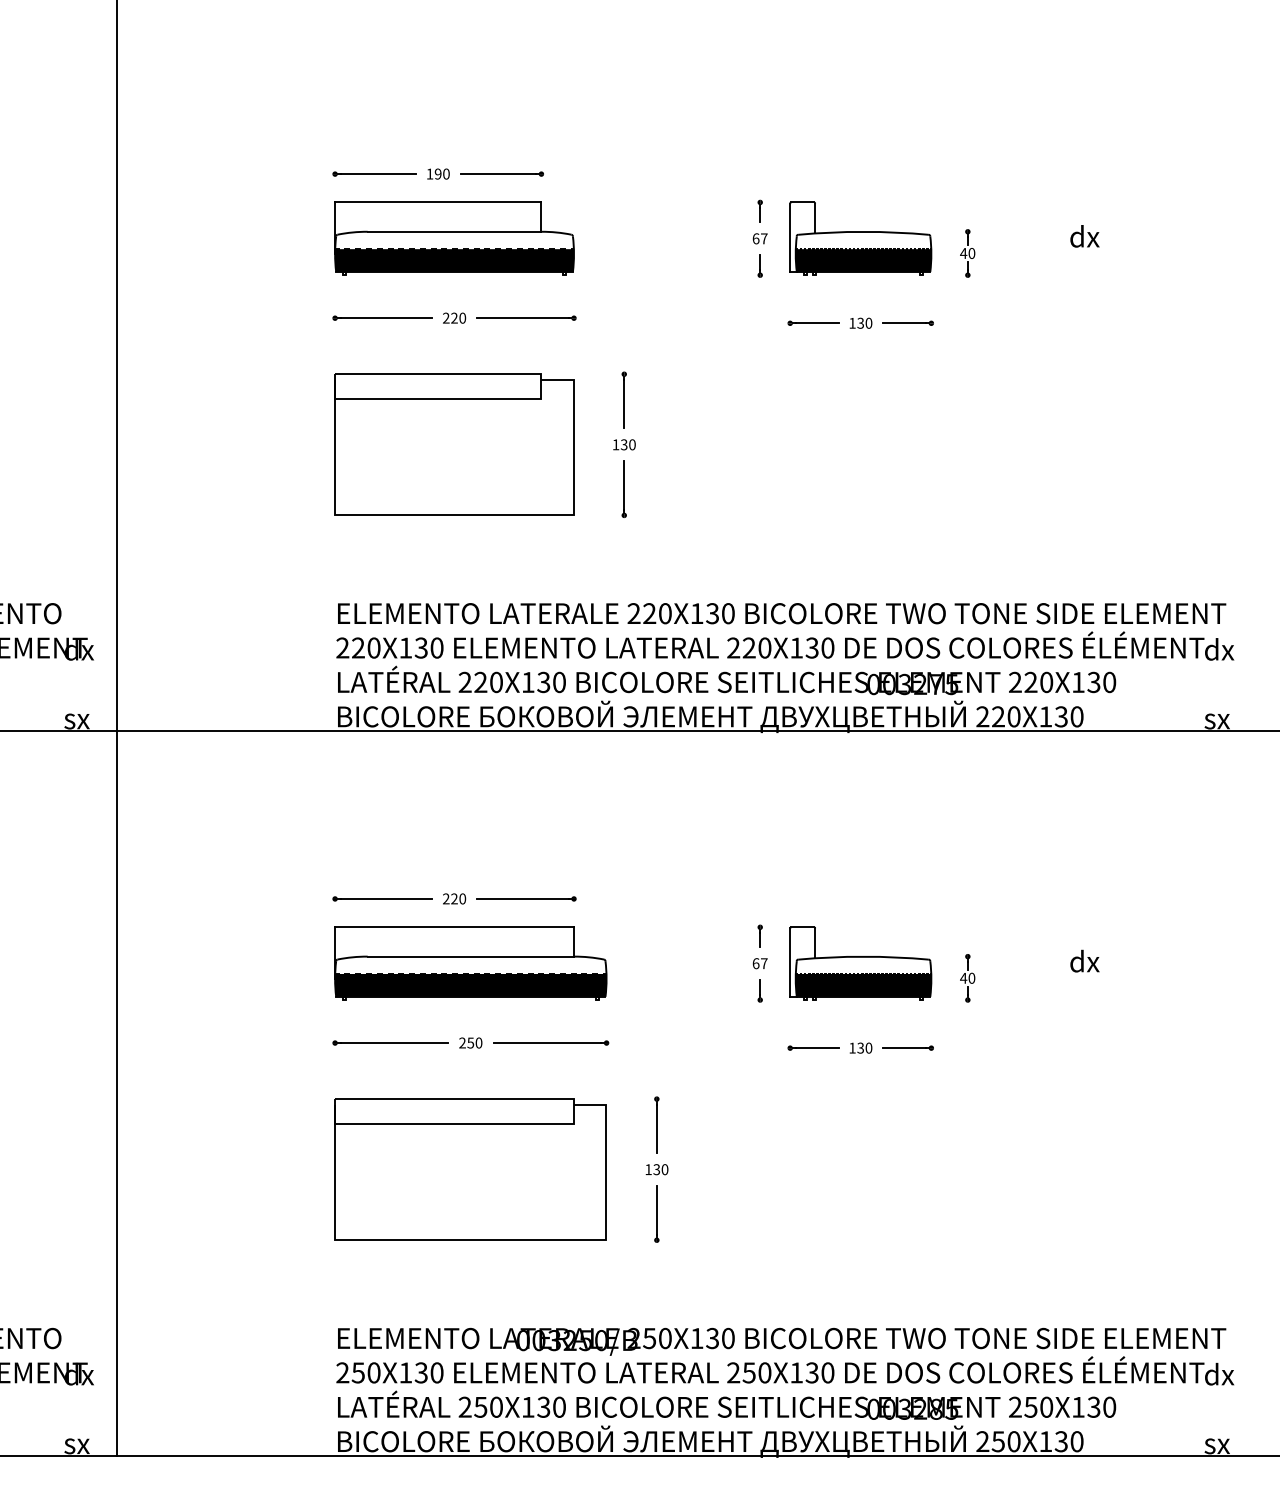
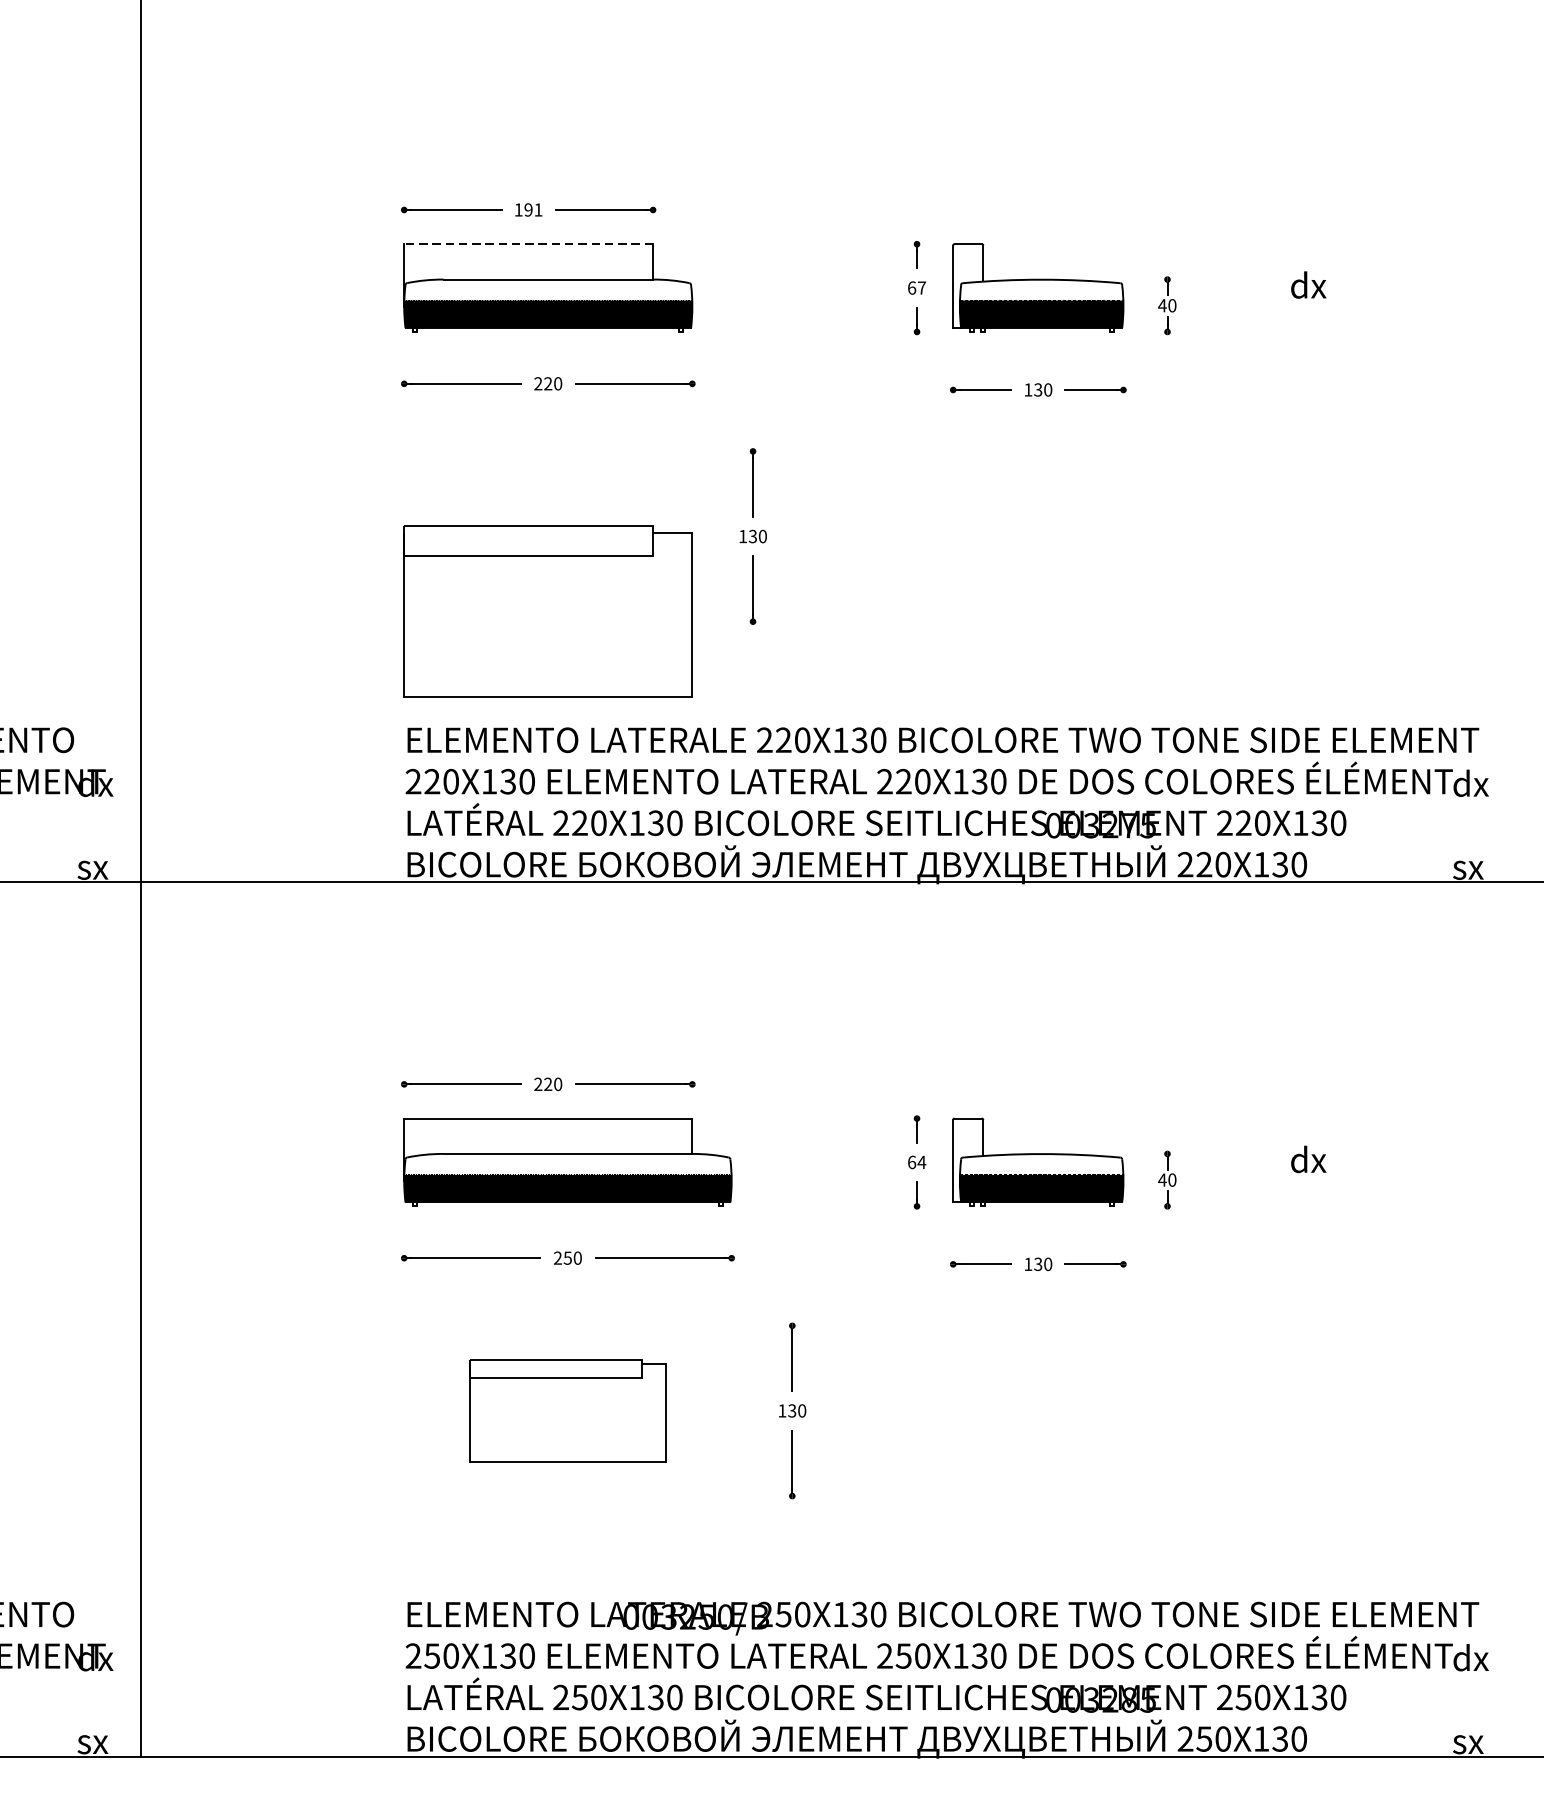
text: (446, 173) -> (538, 209), 190 -> 191
line: (437, 202) -> (527, 244), solid -> dashed
part: (454, 444) -> (548, 610), moved
text: (763, 963) -> (920, 1162), 67 -> 64
part: (470, 1169) -> (567, 1410), size x0.6

